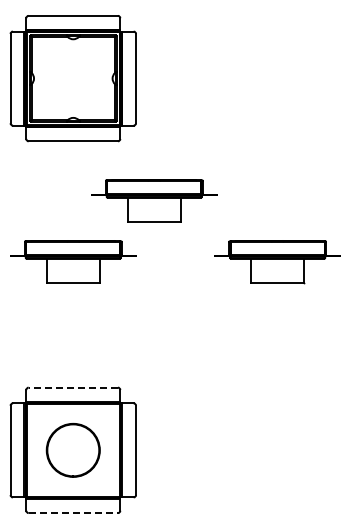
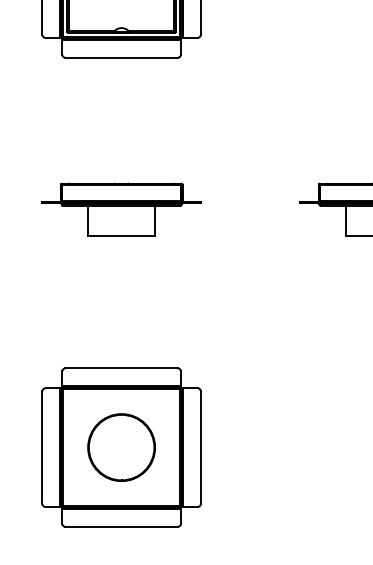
part: (154, 200) -> (224, 132), removed
line: (73, 387) -> (121, 368), dashed -> solid
line: (73, 513) -> (121, 527), dashed -> solid

